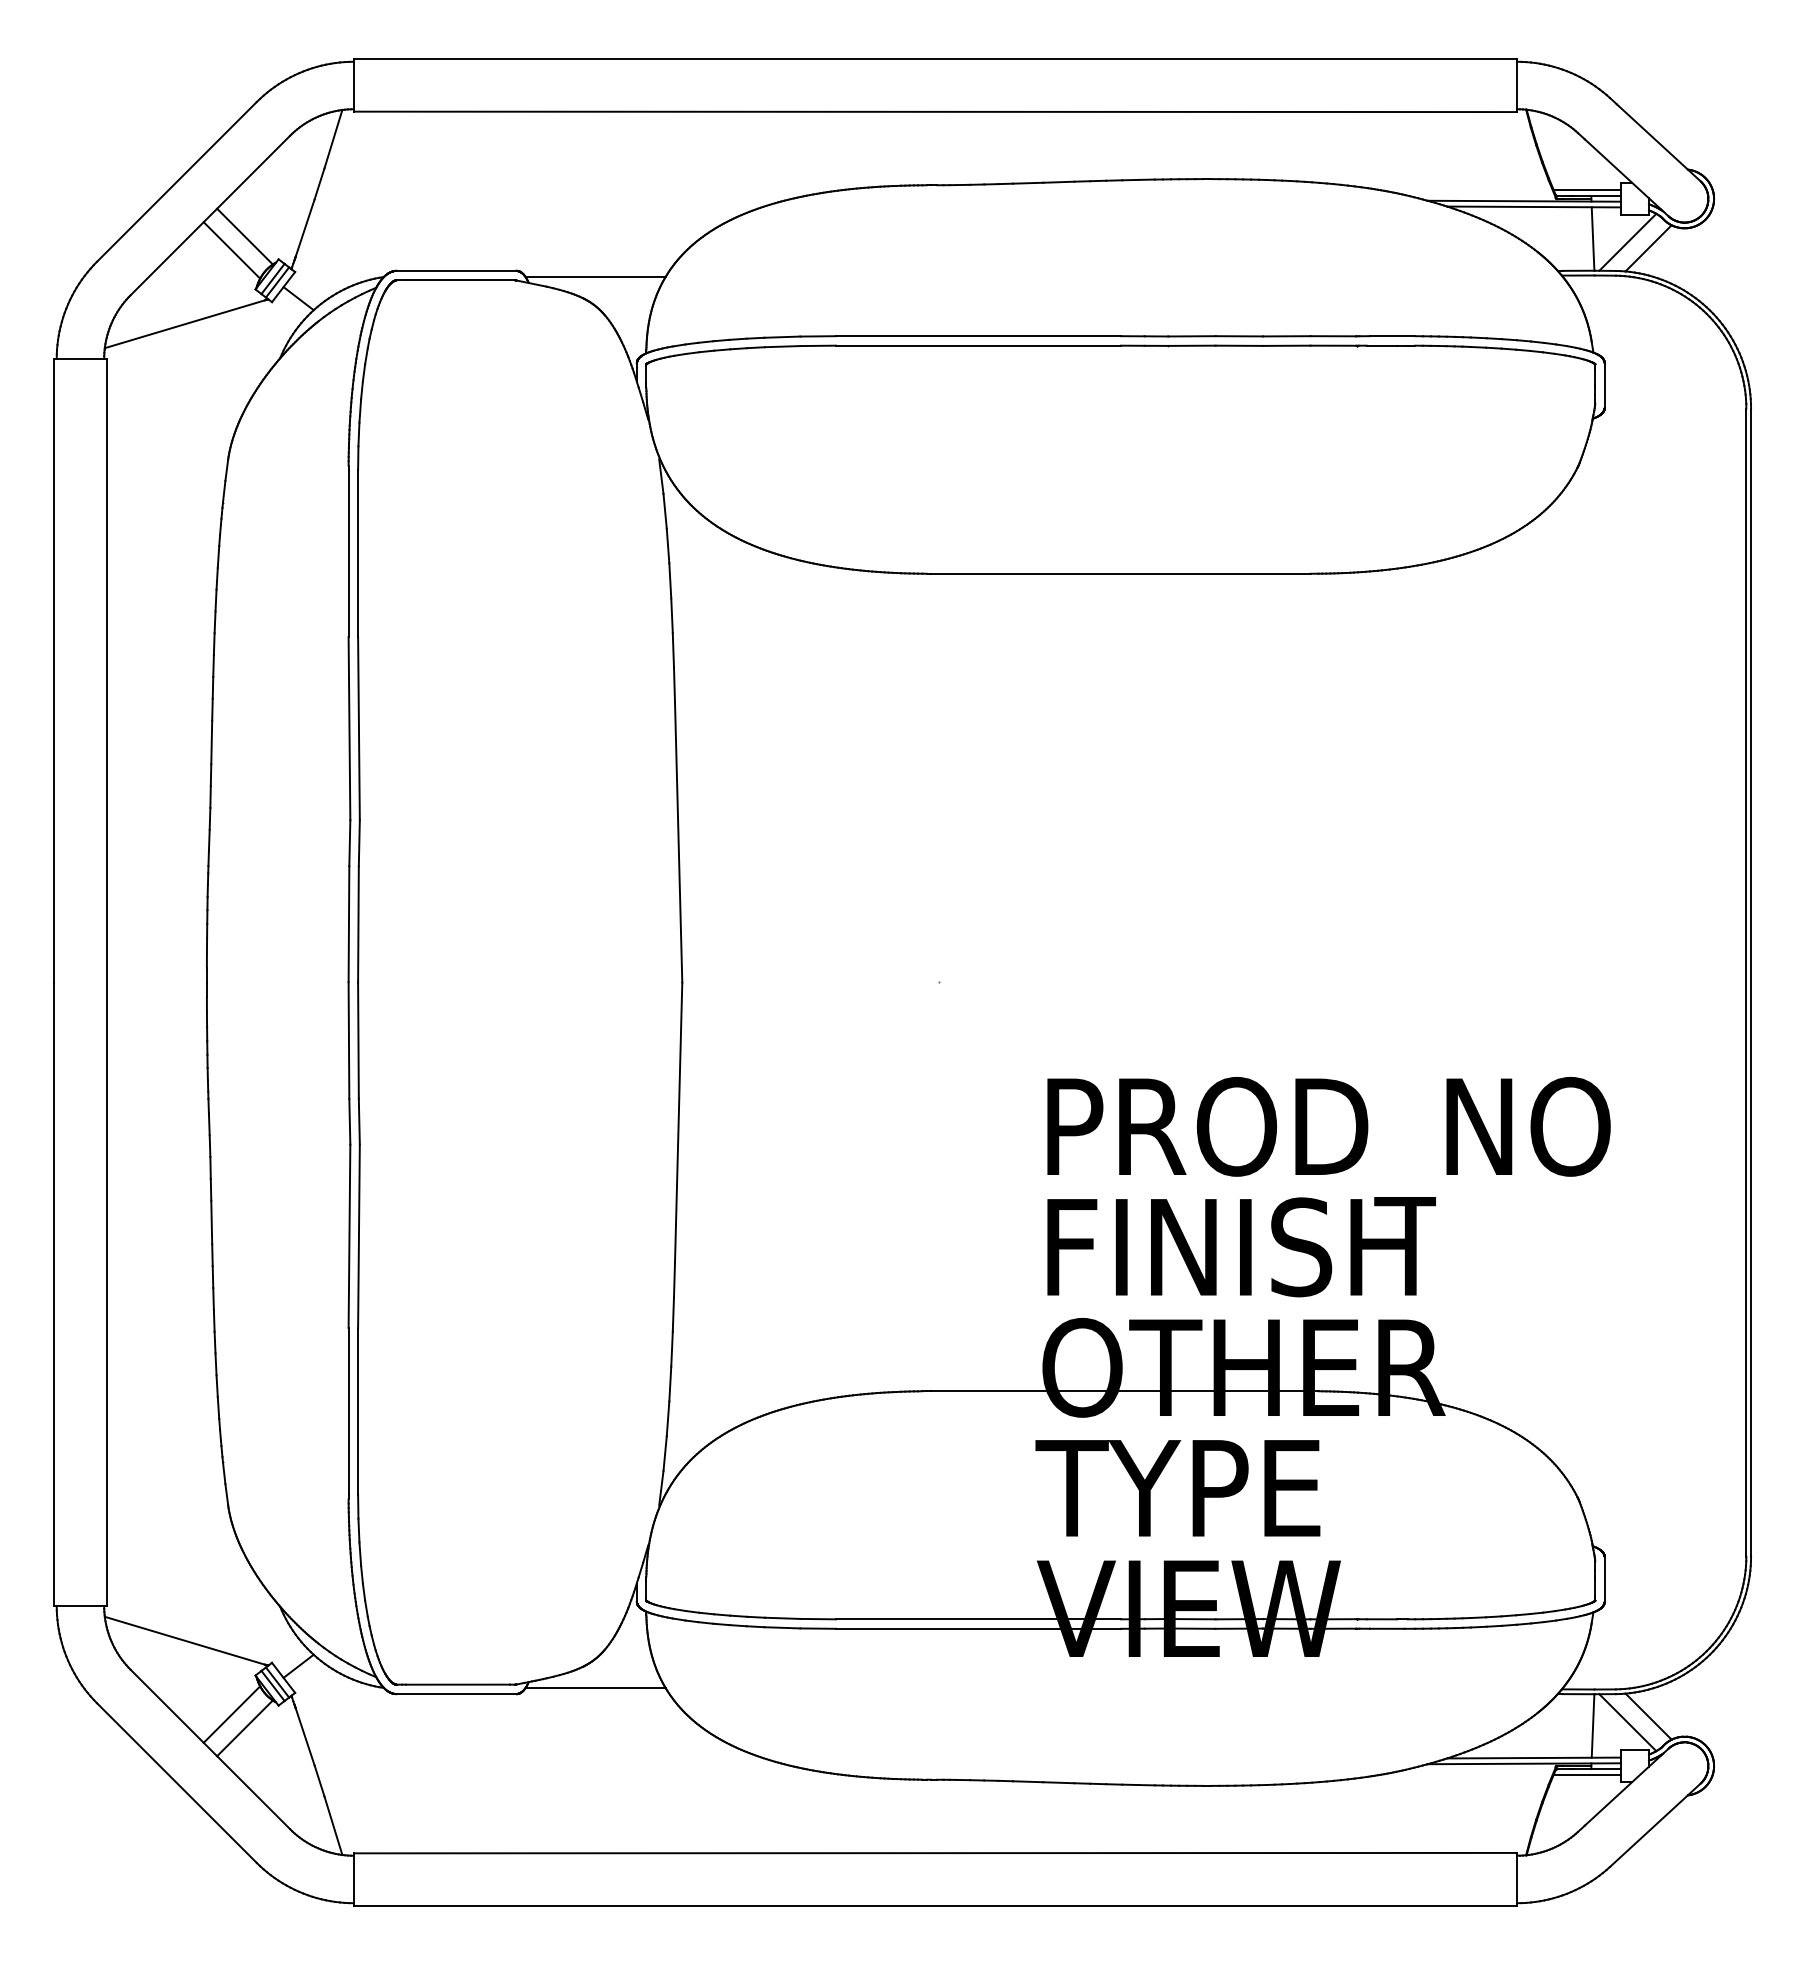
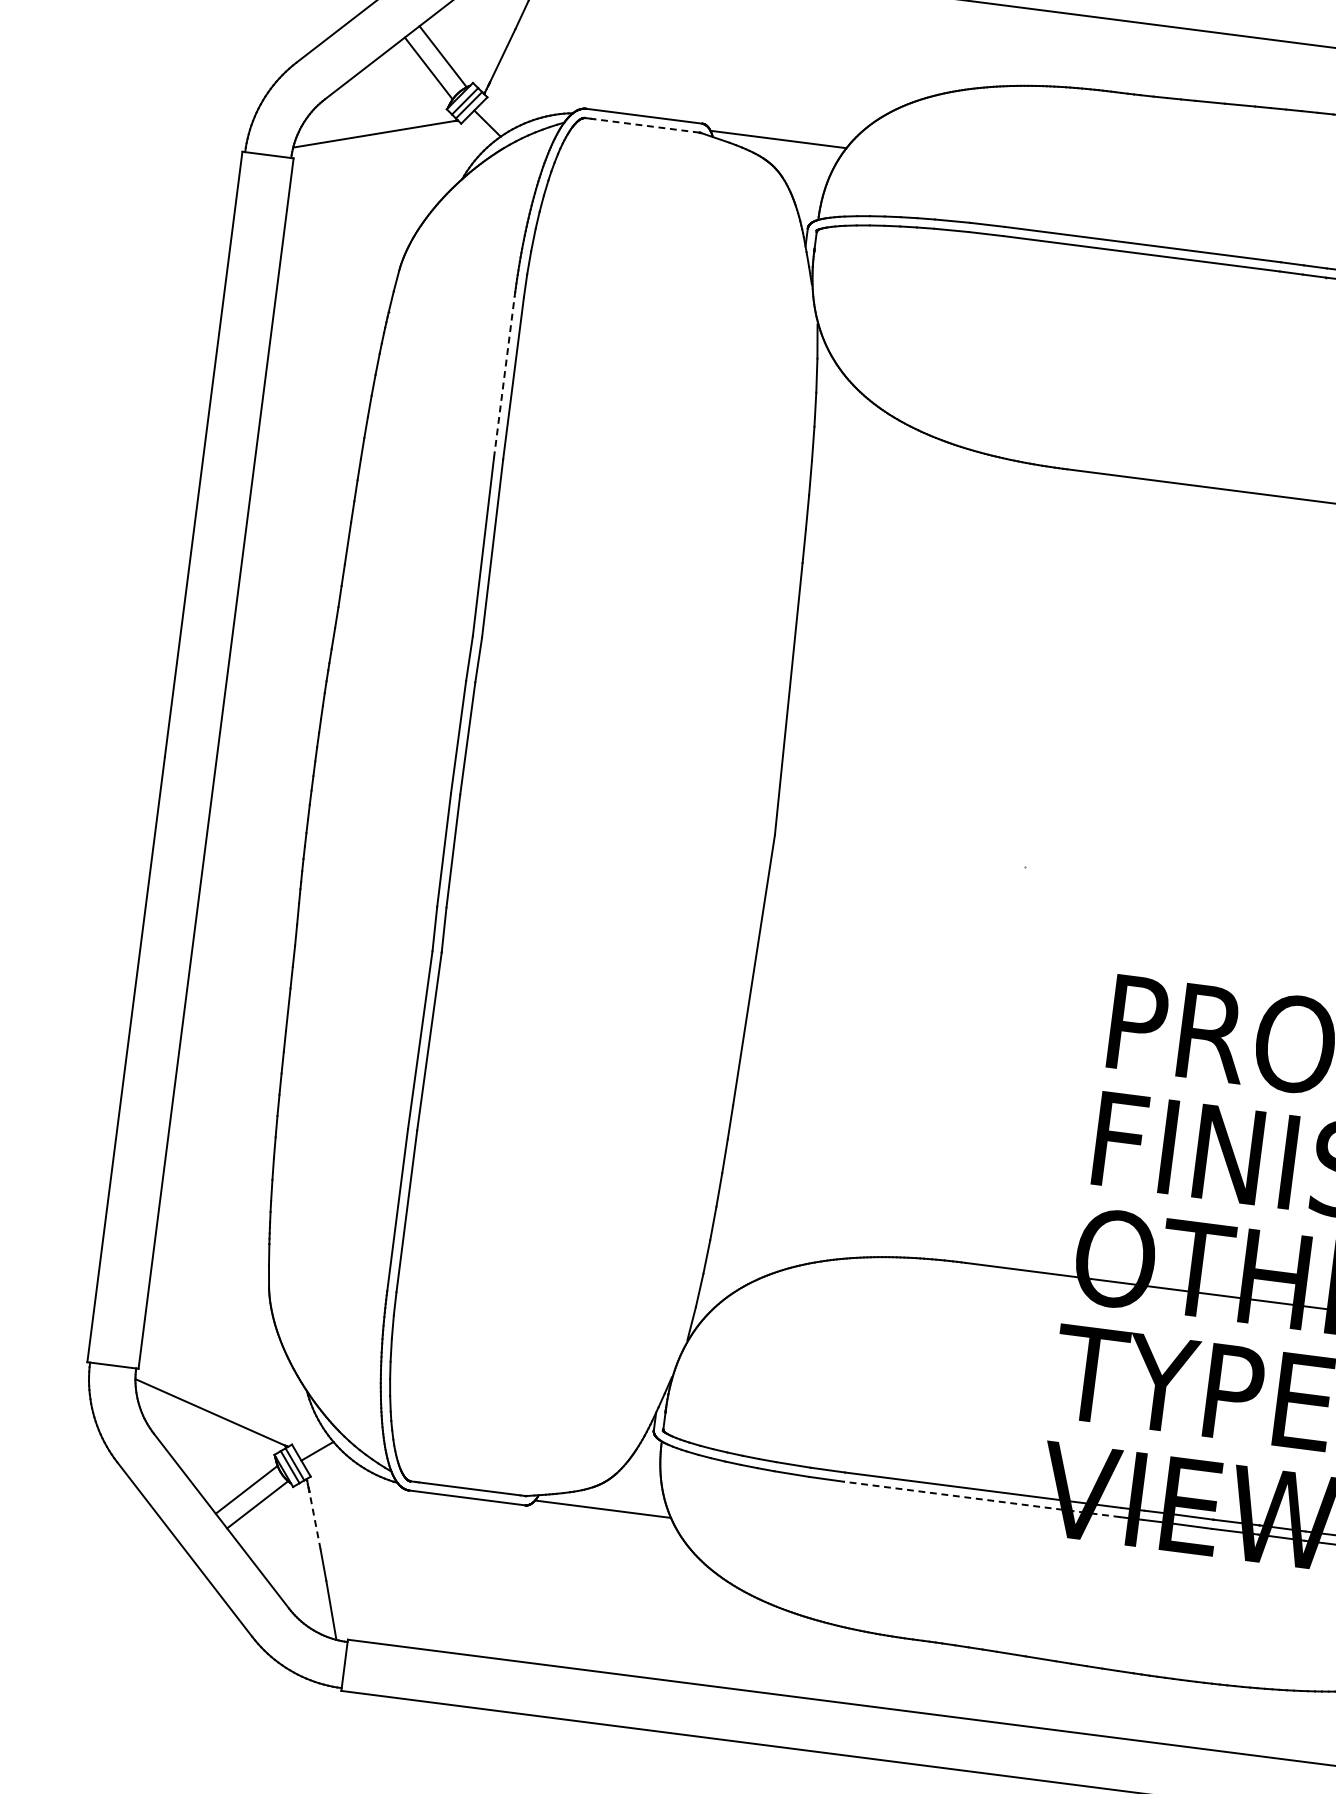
line: (459, 280) -> (645, 125), solid -> dashed
line: (348, 553) -> (504, 377), solid -> dashed
line: (978, 1628) -> (982, 1499), solid -> dashed
line: (305, 1737) -> (315, 1521), solid -> dashed

